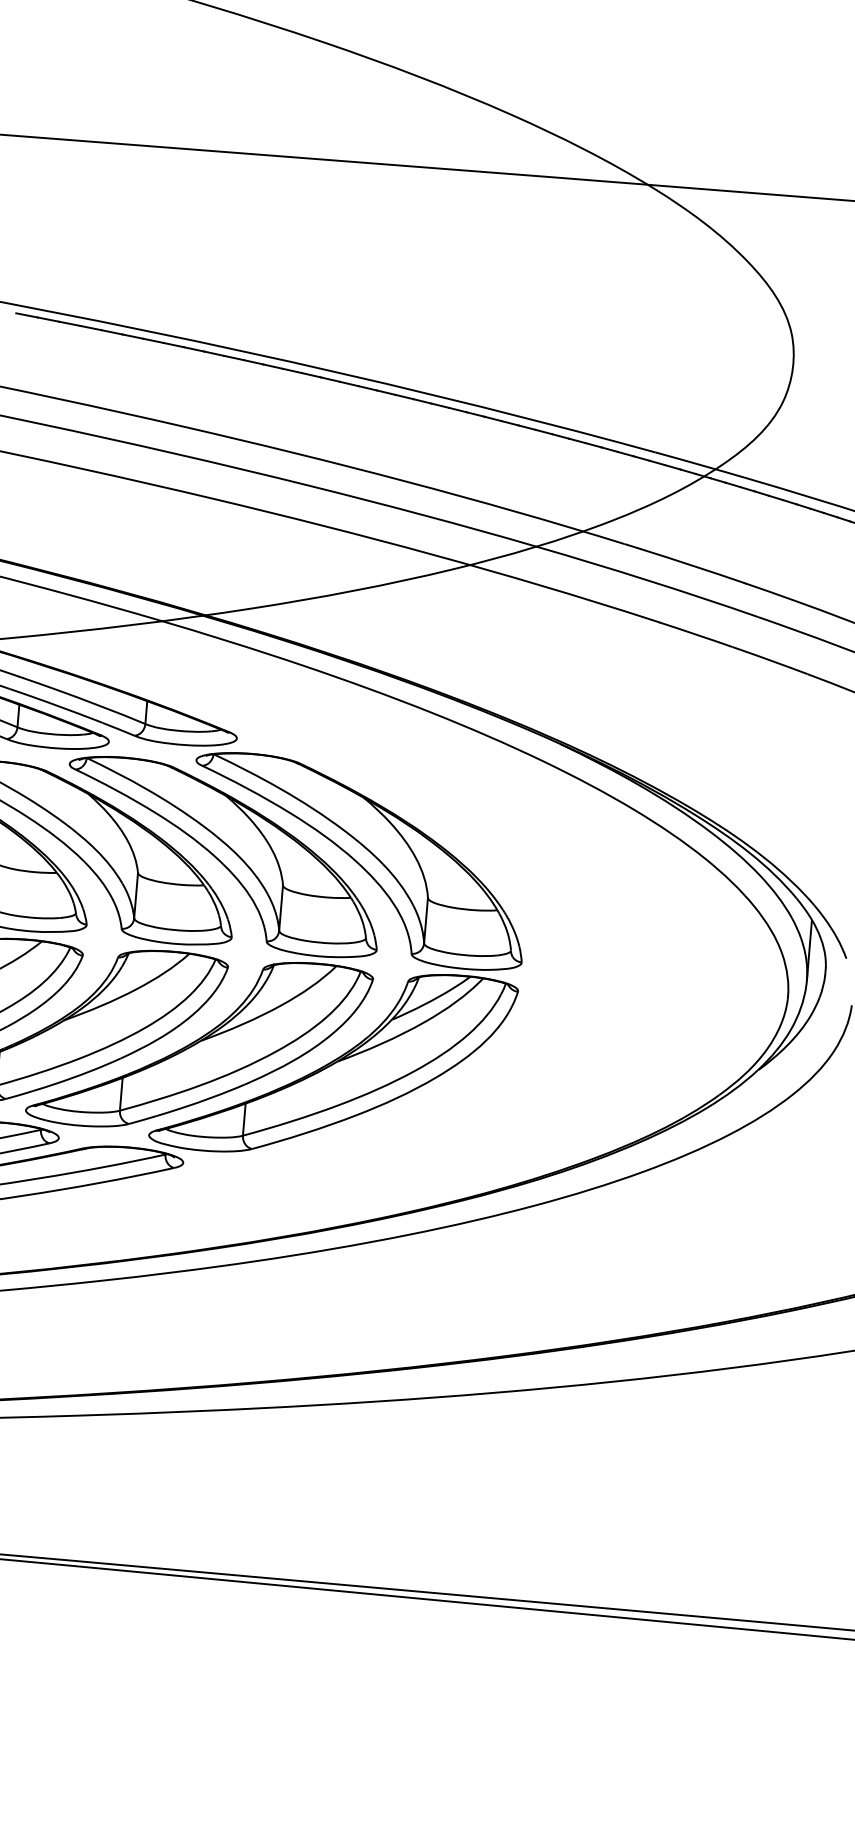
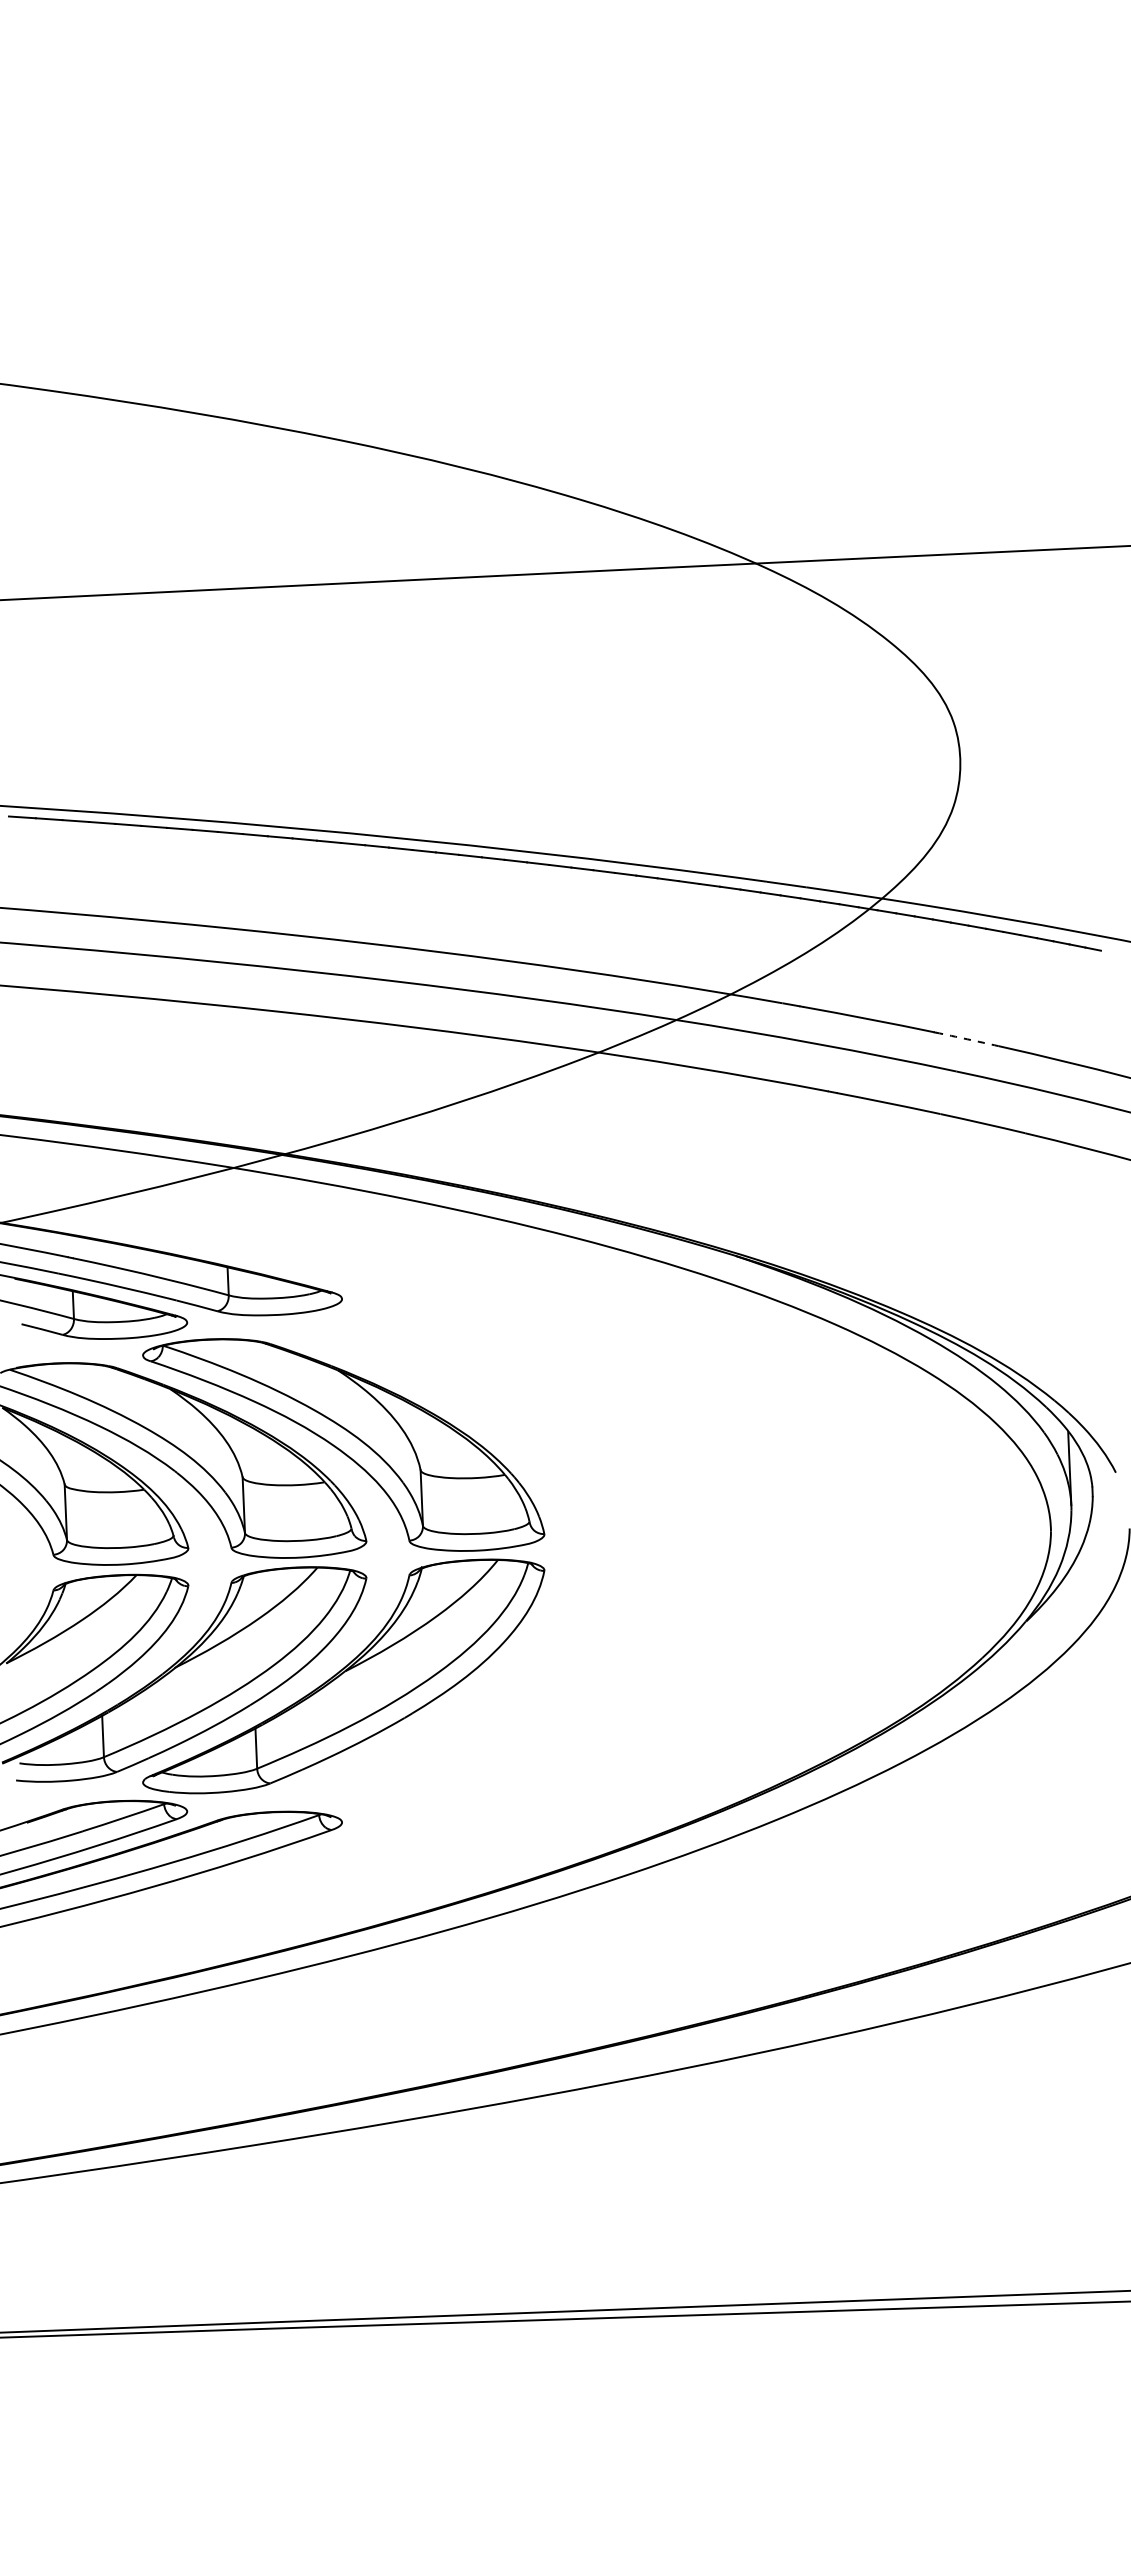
arc: (770, 592) -> (967, 1039), solid -> dashed
part: (399, 998) -> (579, 1589), removed

